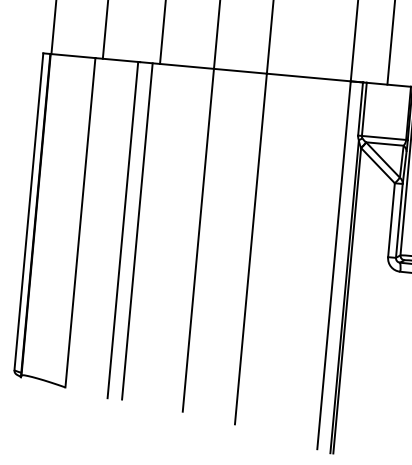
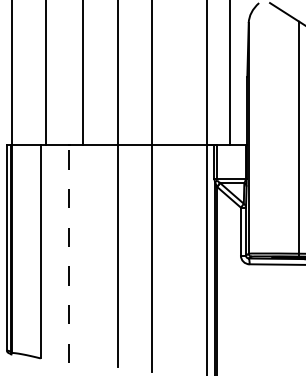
line: (122, 229) -> (68, 253), solid -> dashed
line: (136, 230) -> (77, 253), removed

